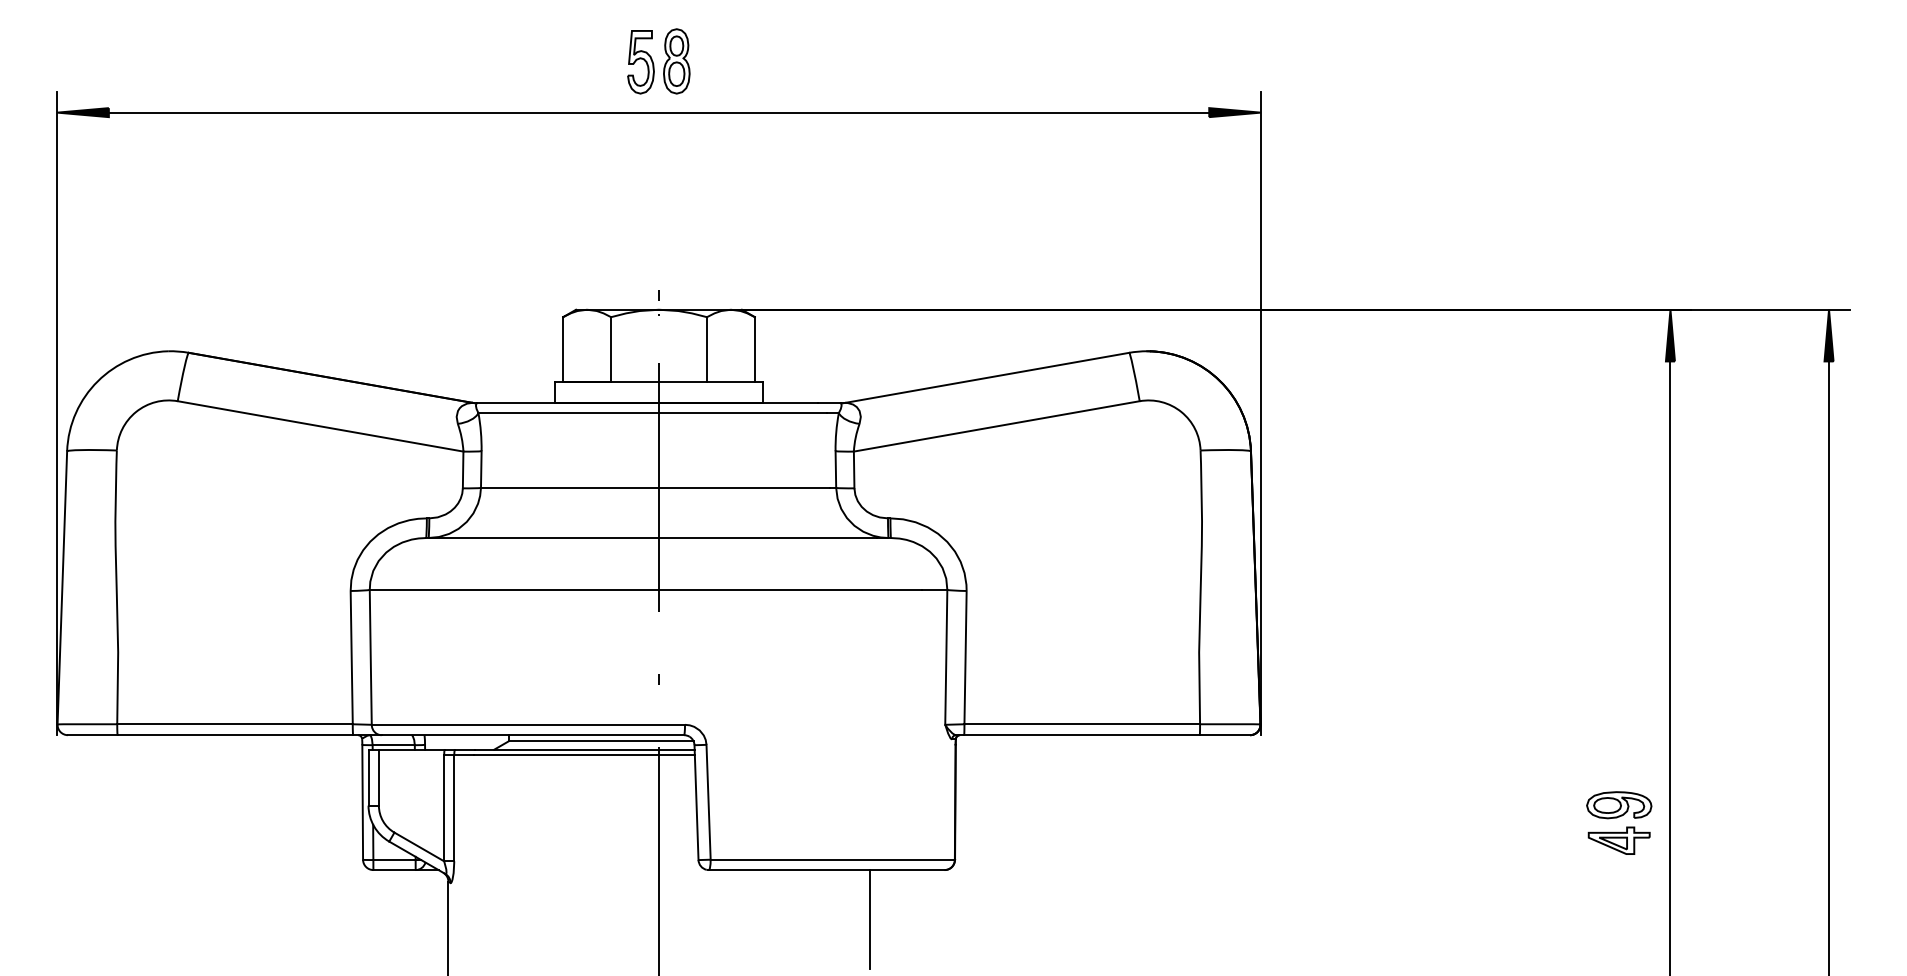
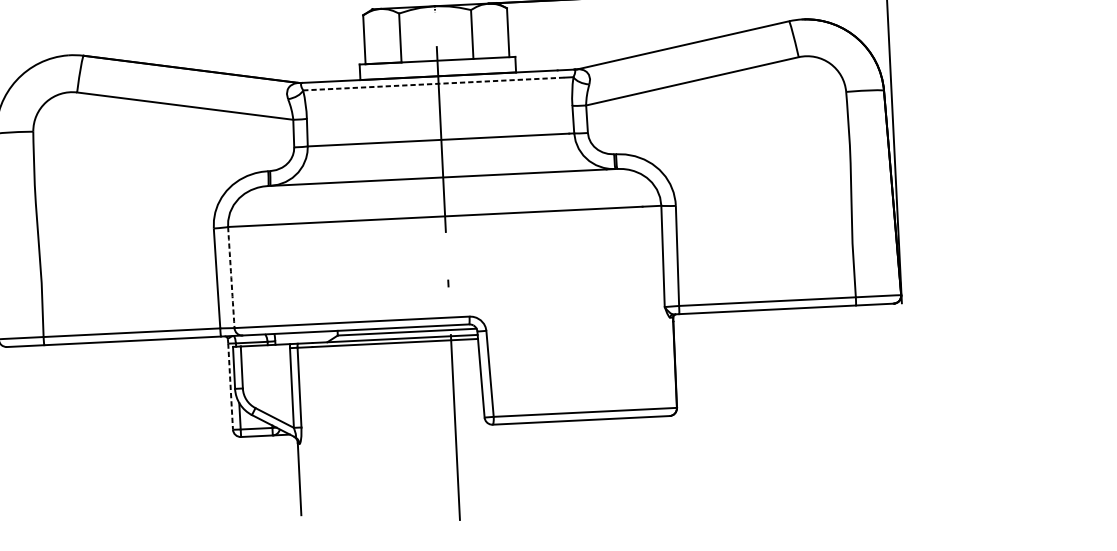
line: (653, 413) -> (434, 84), solid -> dashed
arc: (370, 657) -> (231, 277), solid -> dashed
line: (362, 802) -> (230, 386), solid -> dashed
line: (869, 919) -> (615, 455), removed

